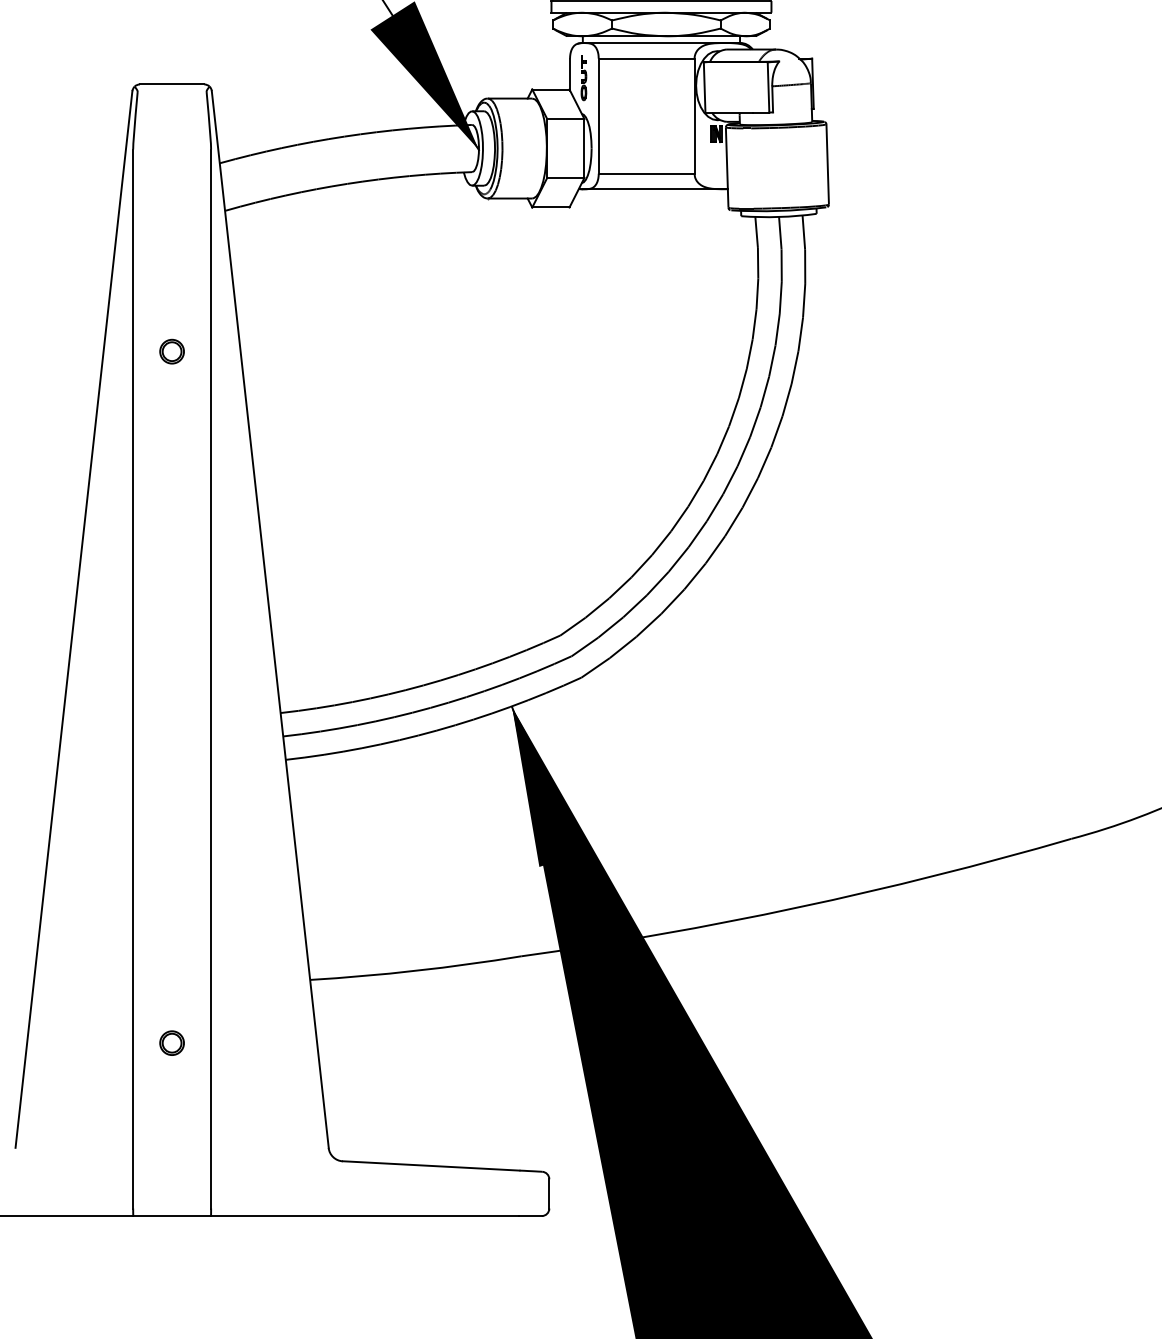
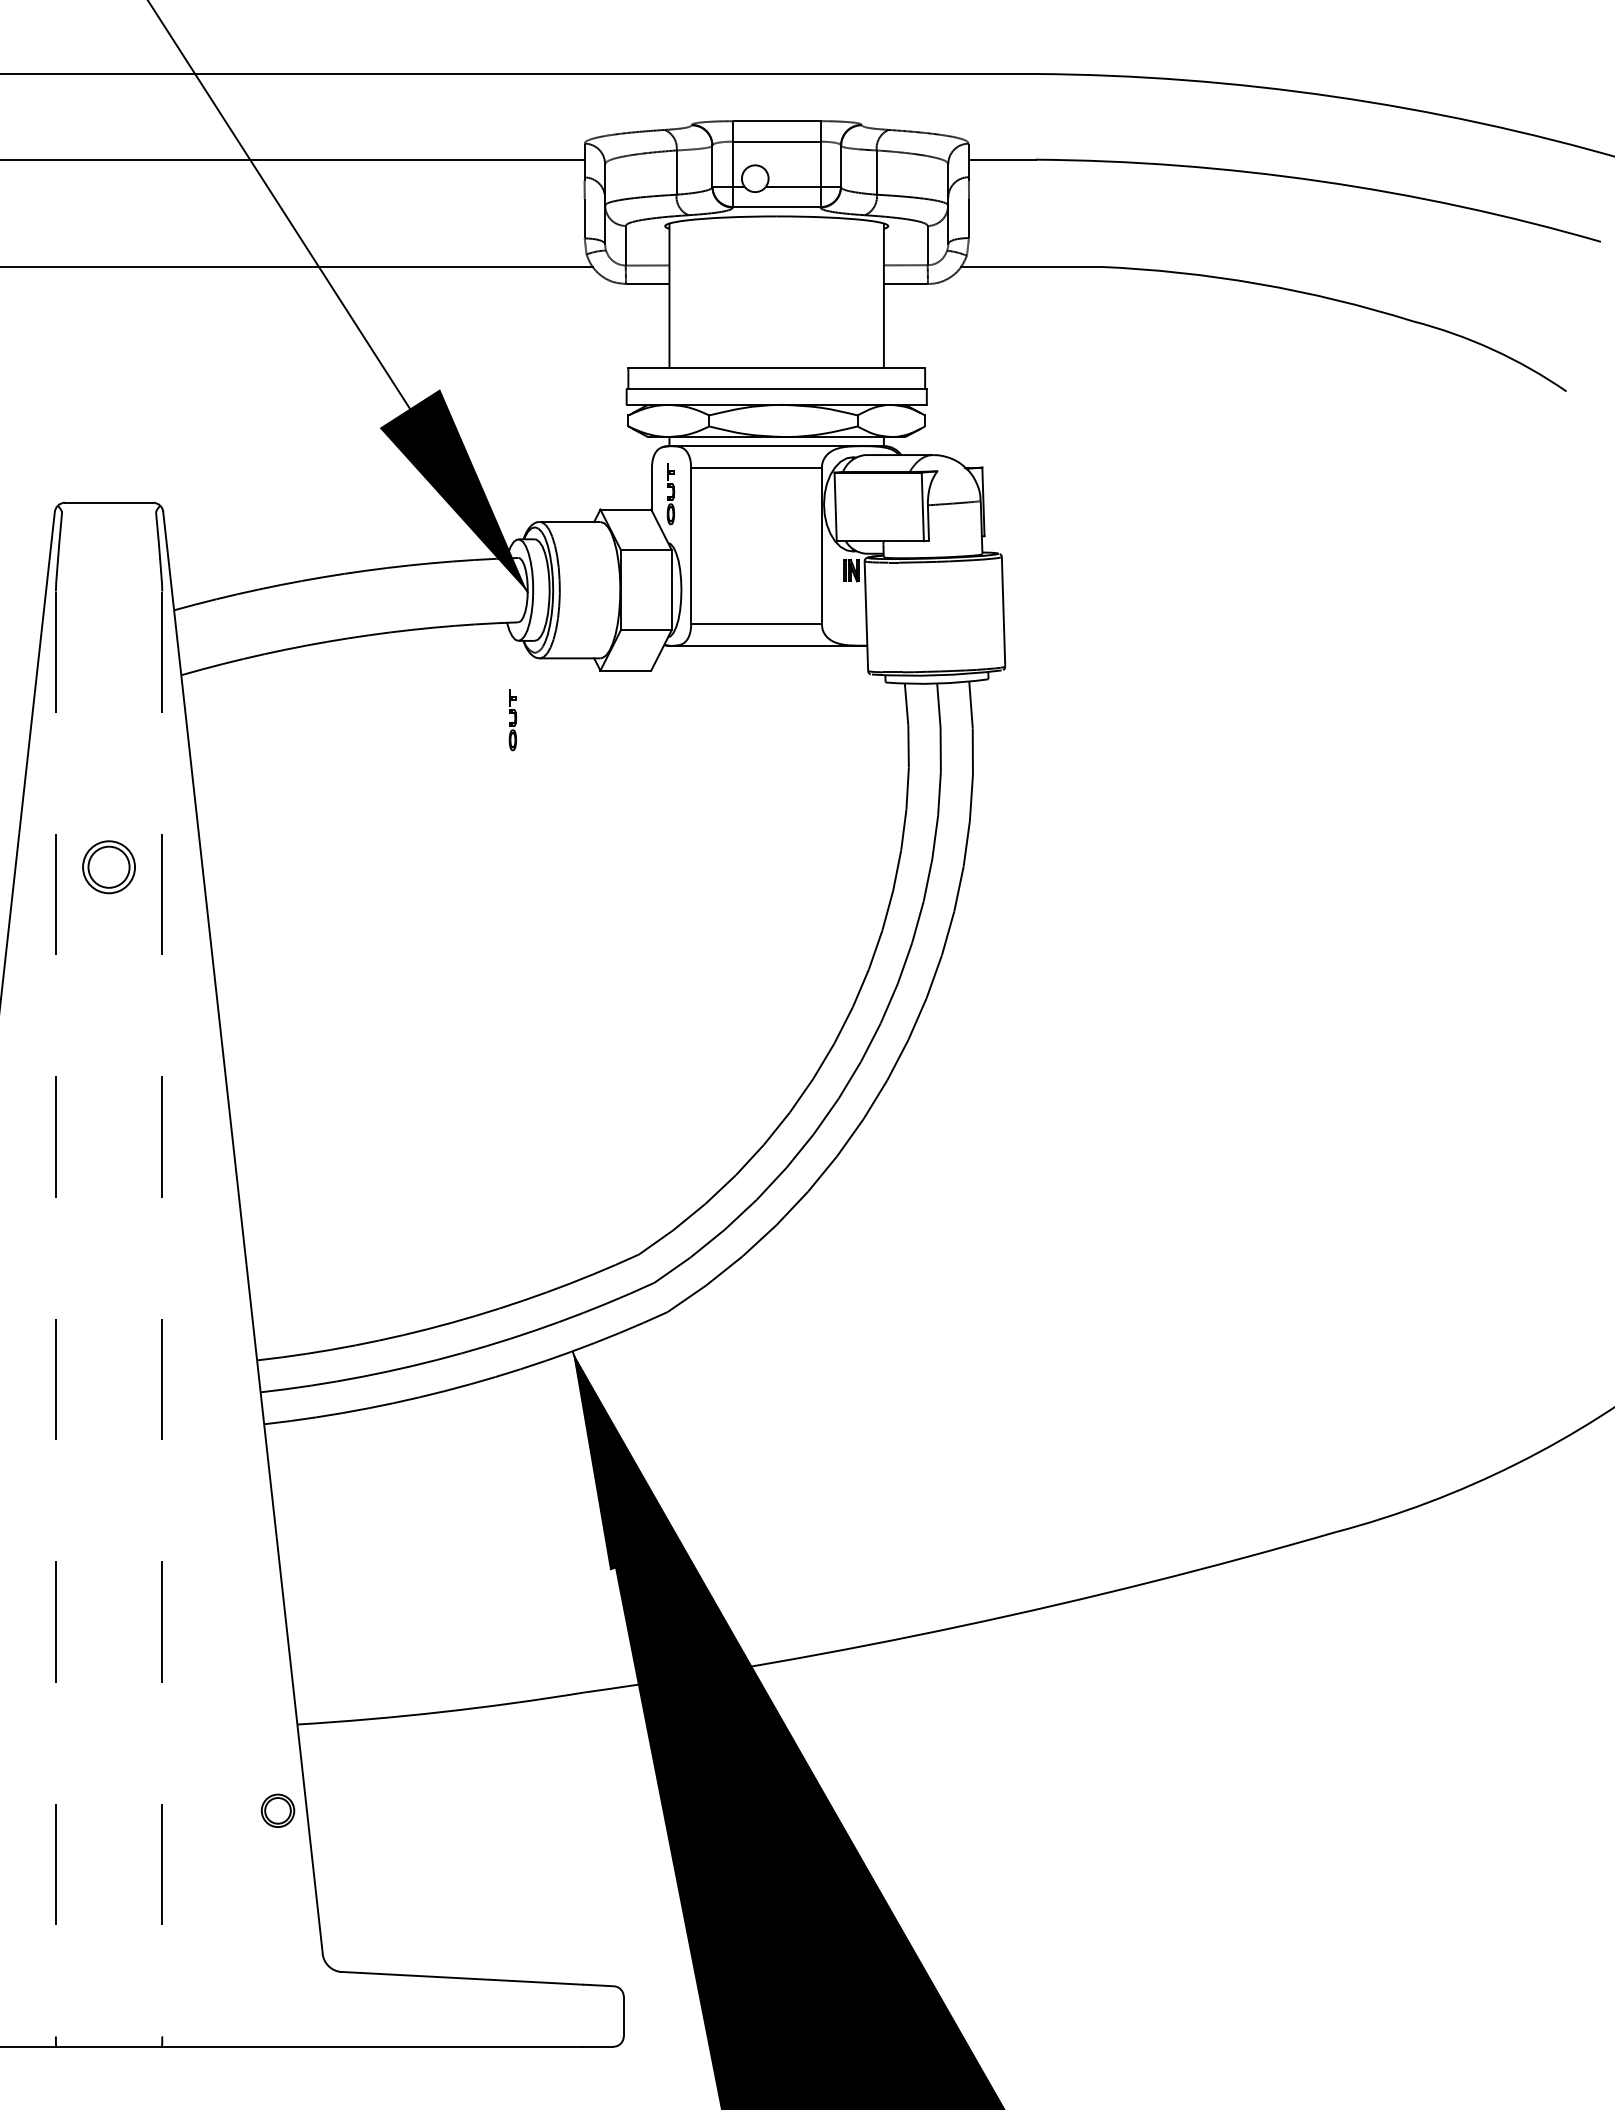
part: (467, 244) -> (512, 720), added
part: (171, 351) -> (108, 867), size x1.6
line: (132, 679) -> (55, 1314), solid -> dashed
line: (211, 679) -> (162, 1314), solid -> dashed
part: (171, 1042) -> (277, 1810), moved

